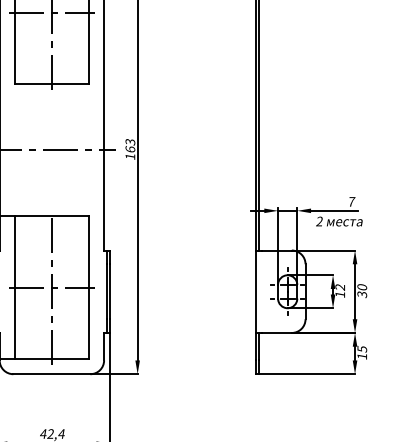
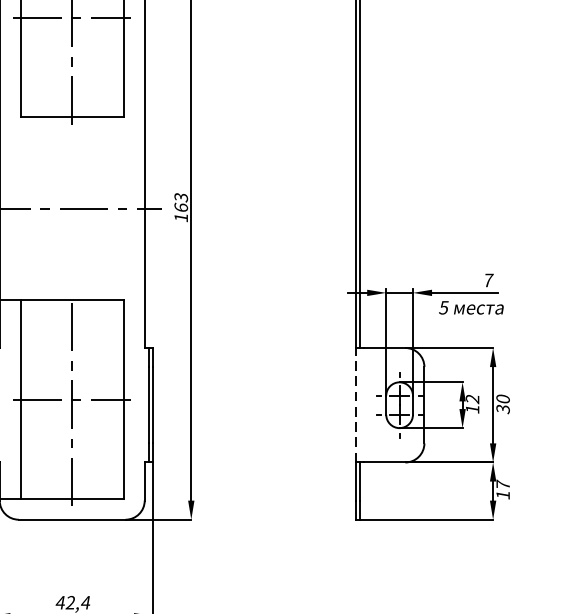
text: (319, 221) -> (443, 307), 2 -> 5
line: (256, 291) -> (356, 404), solid -> dashed
text: (362, 348) -> (503, 484), 15 -> 17

